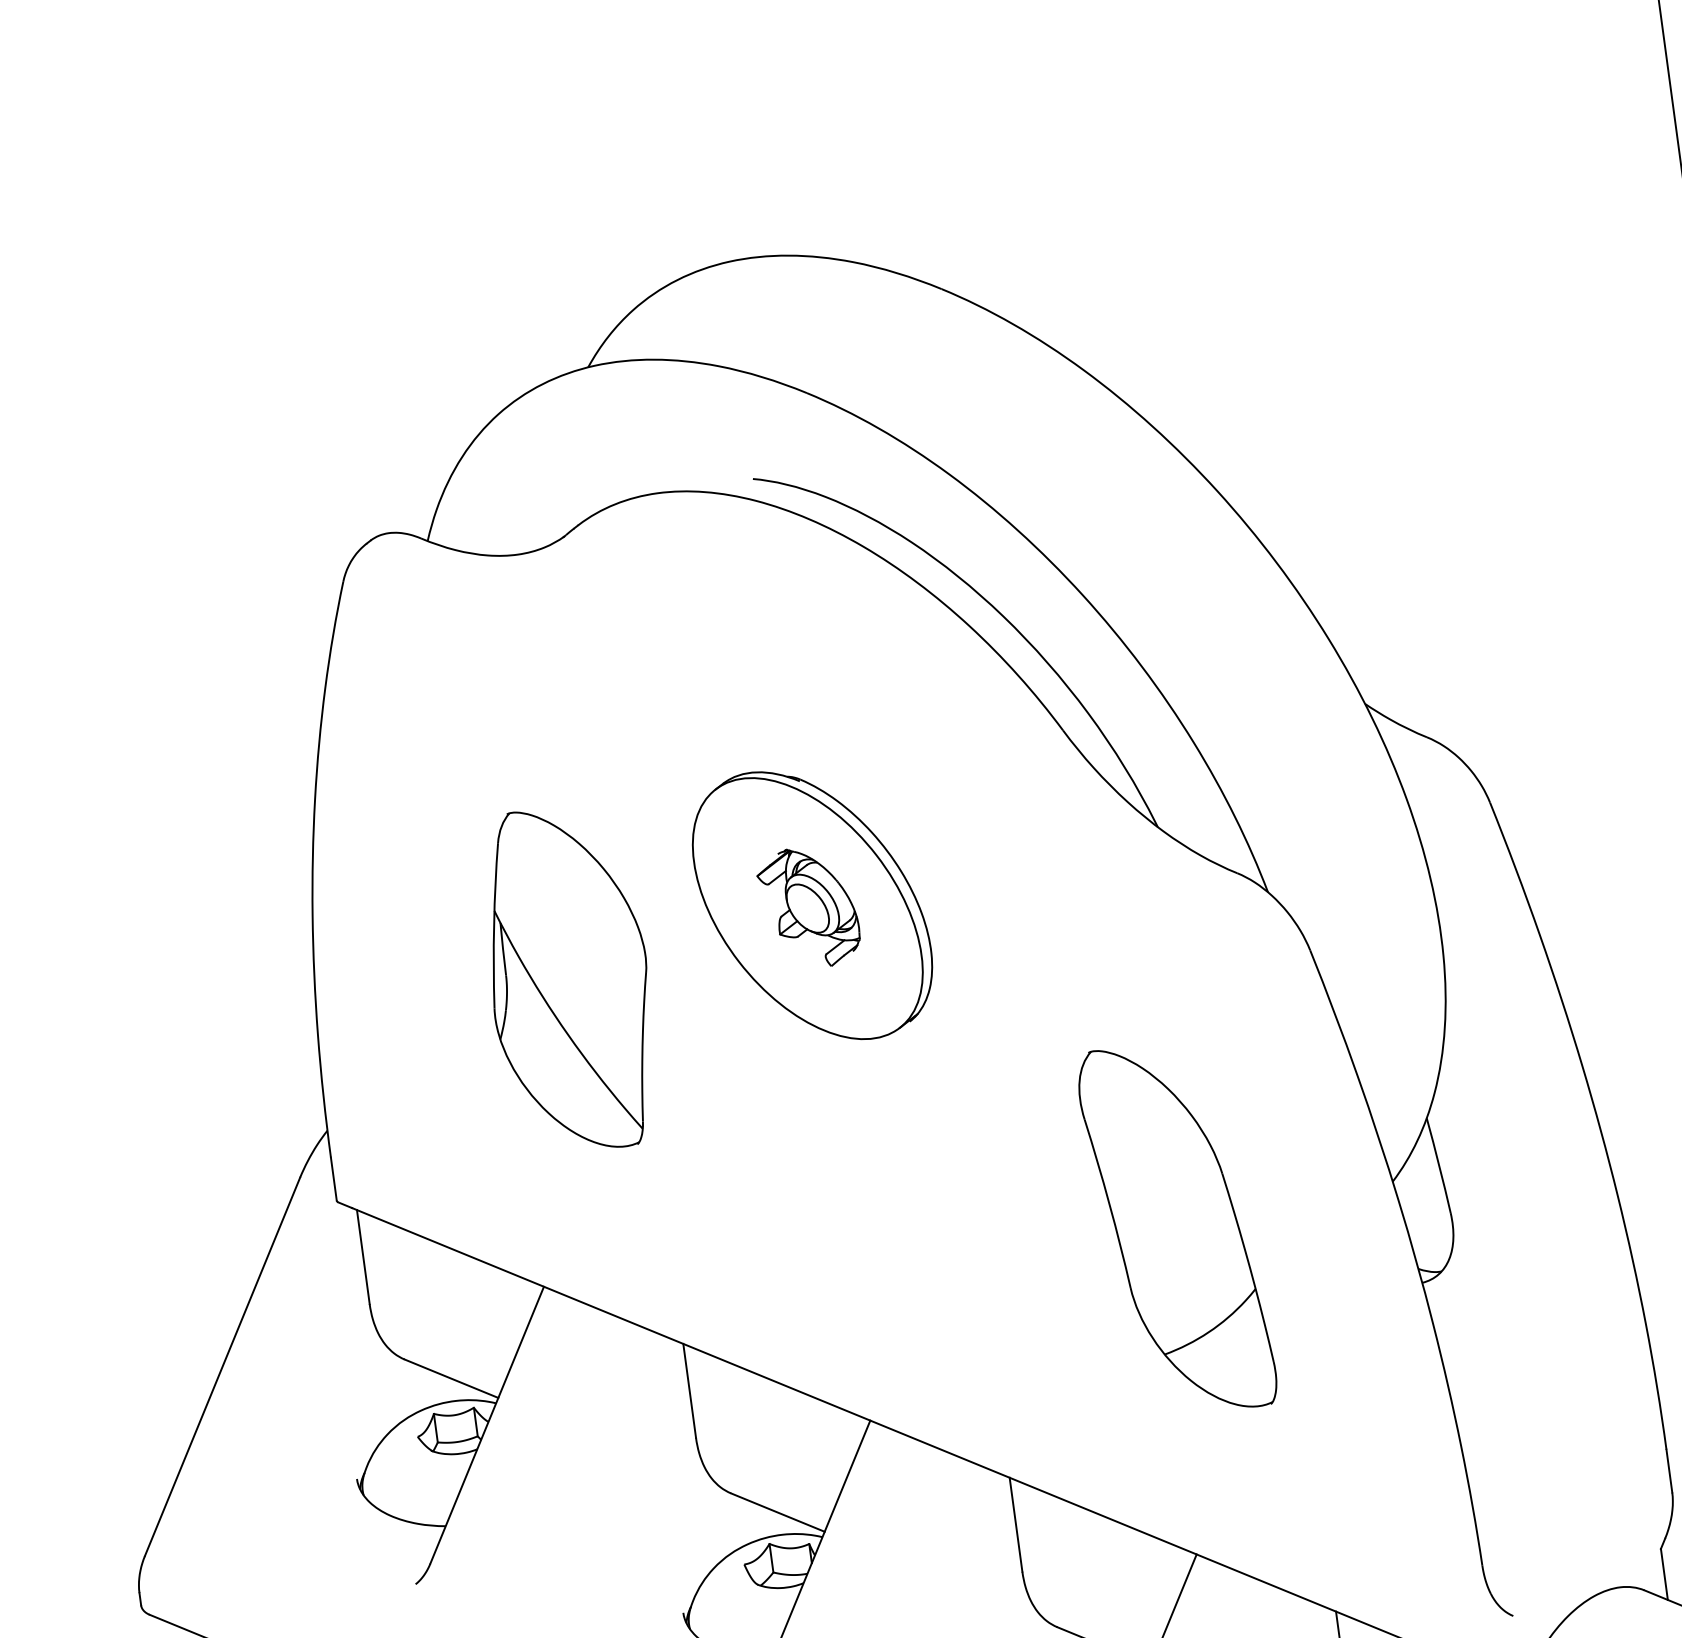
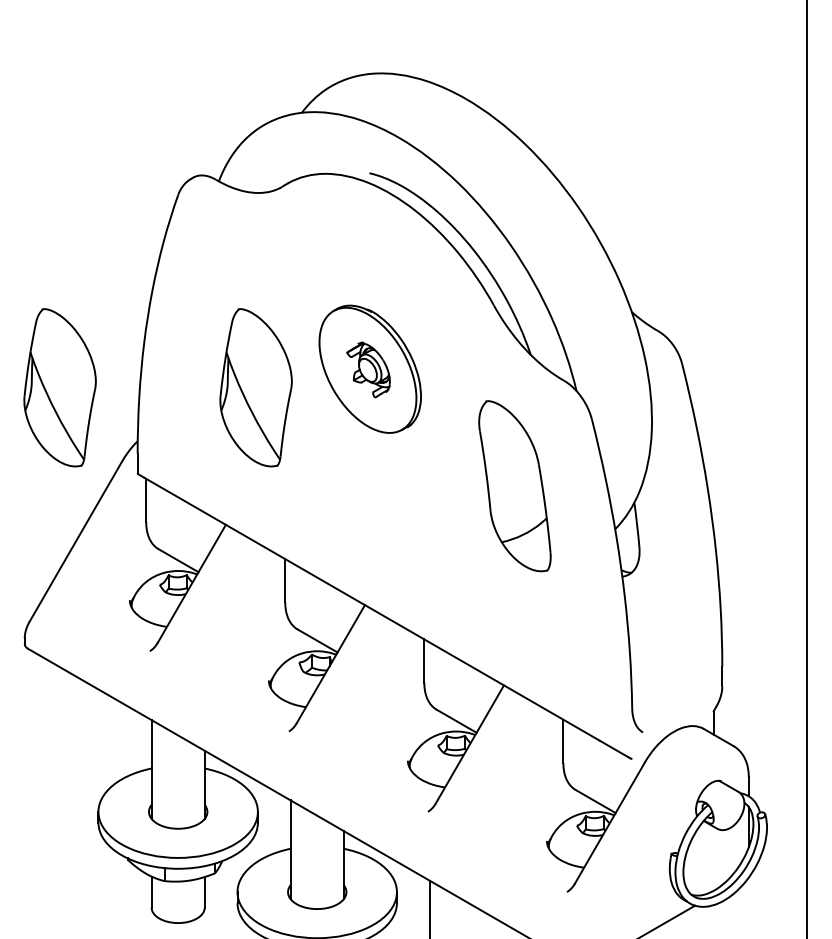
part: (141, 1036) -> (59, 387), added
part: (1176, 1229) -> (514, 486), moved

